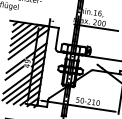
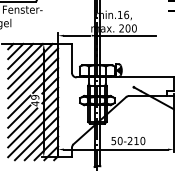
line: (62, 22) -> (76, 35), added
line: (27, 51) -> (33, 83), added
line: (16, 77) -> (22, 122), added

